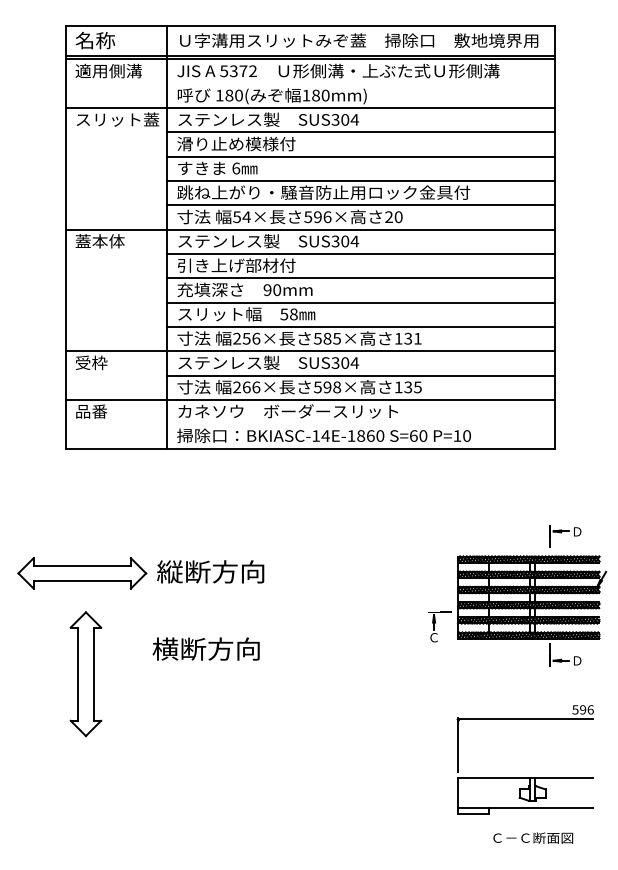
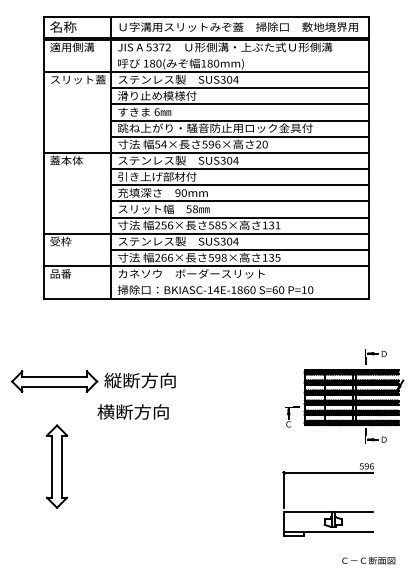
text: (205, 648) -> (132, 411), moved
part: (85, 673) -> (56, 466), moved
part: (523, 777) -> (327, 511), moved
text: (532, 837) -> (368, 560), moved

